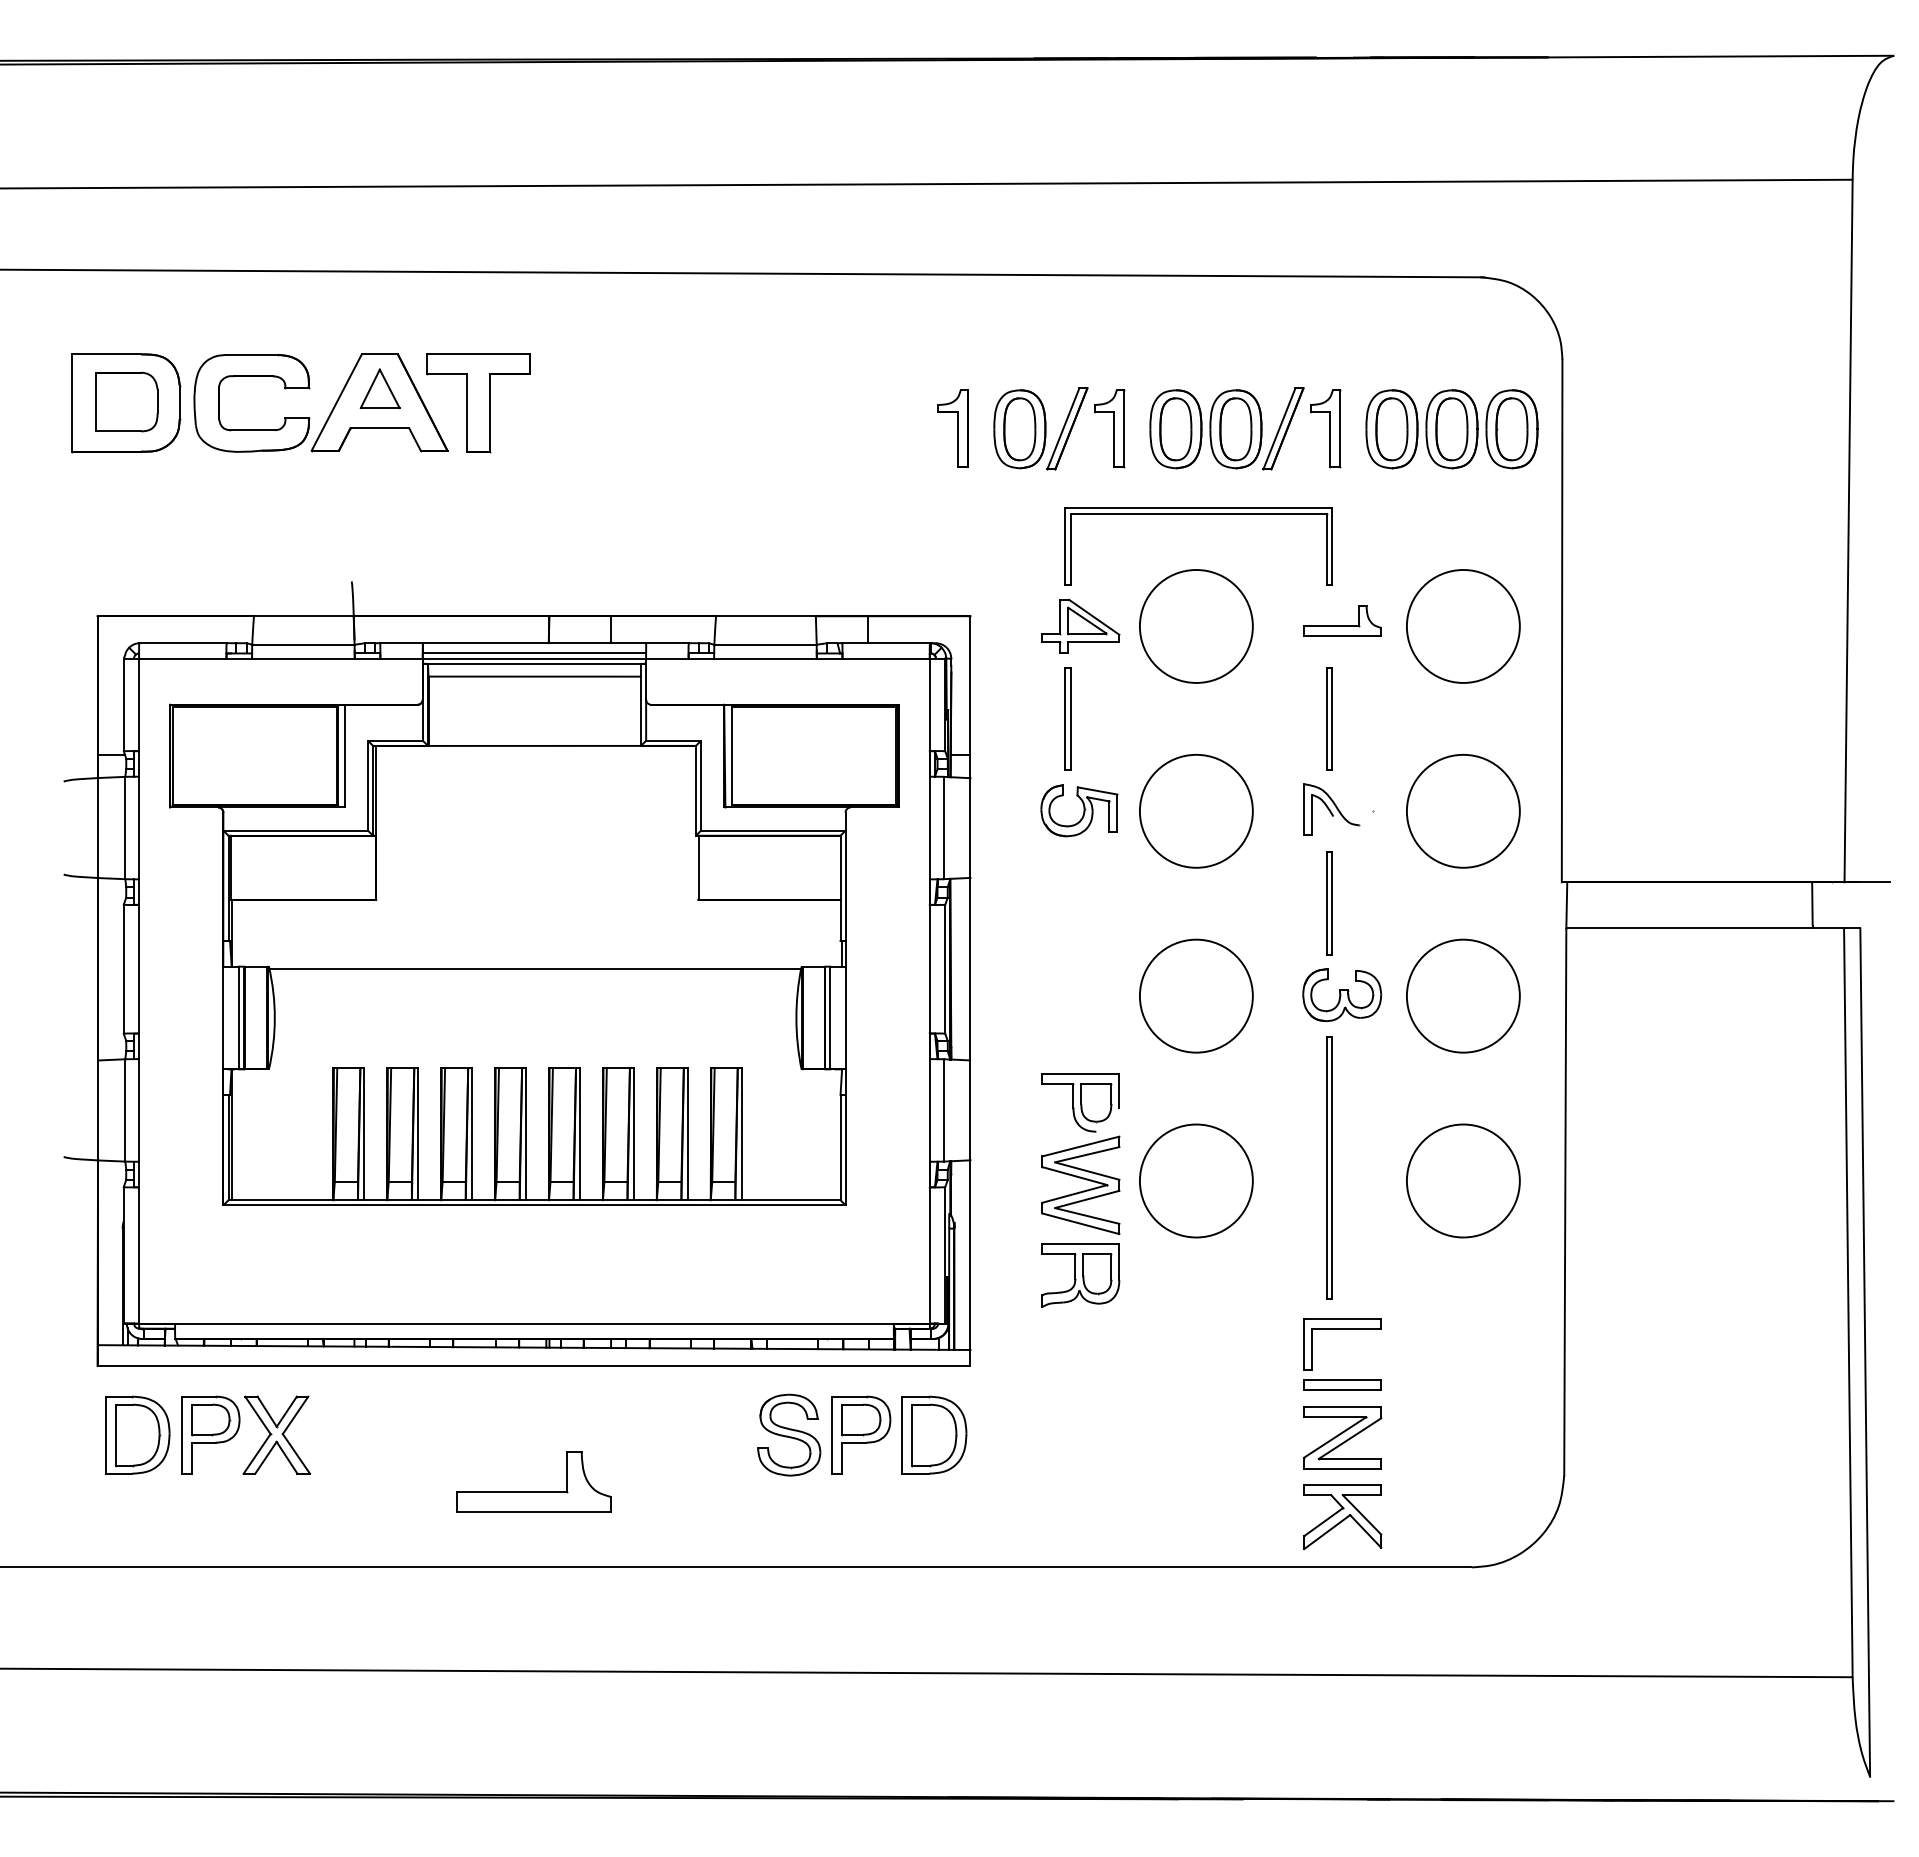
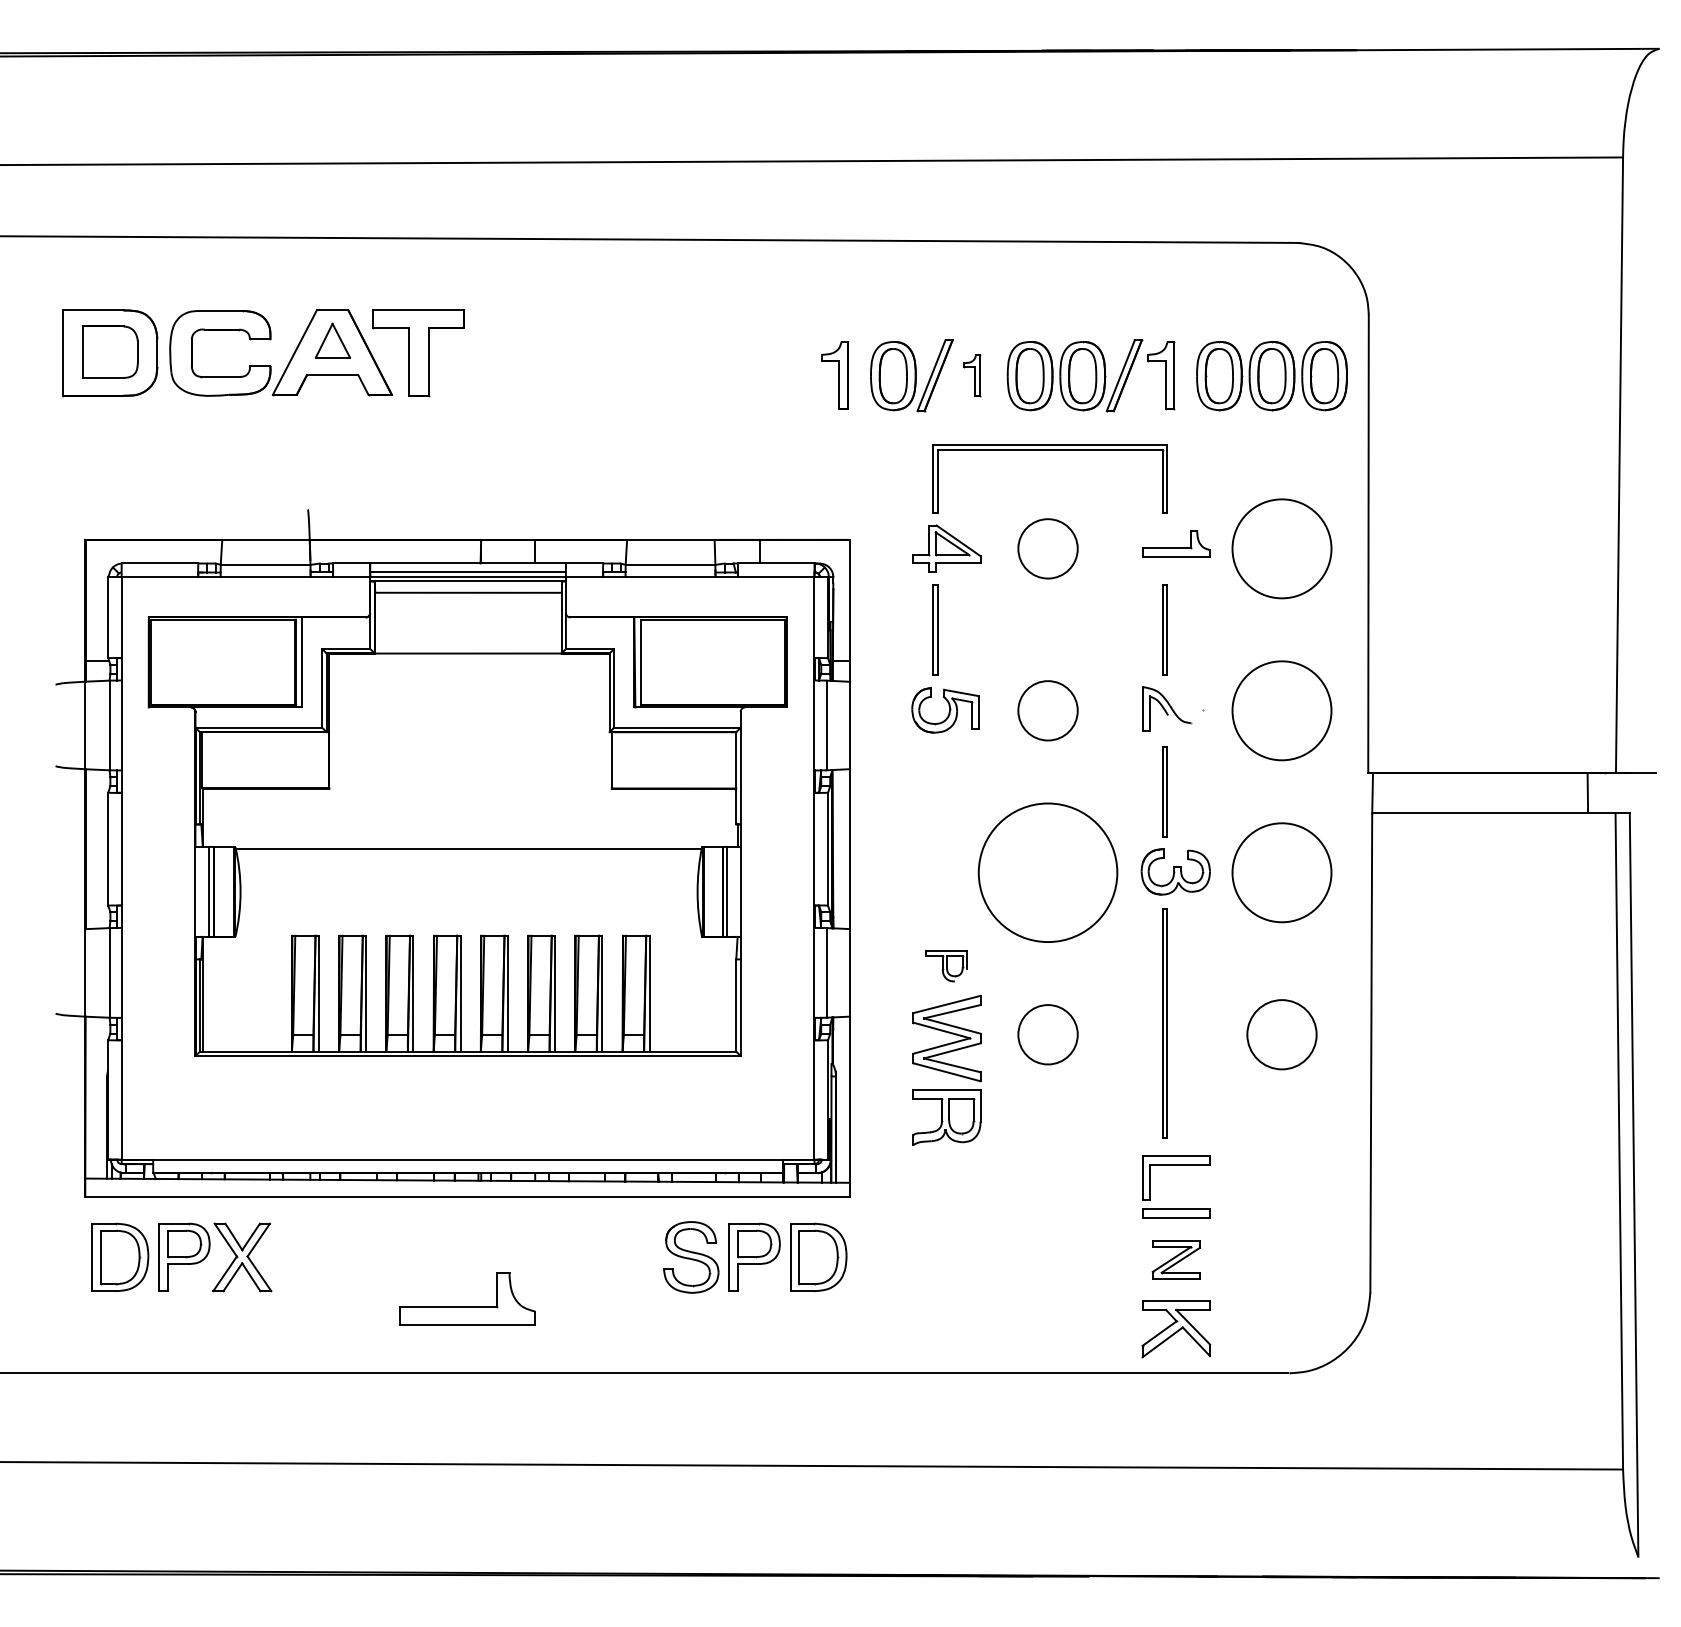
part: (1109, 428) -> (971, 375), size x0.6
circle: (1195, 626) -> (1047, 548), size x0.6
circle: (1195, 810) -> (1047, 710), size x0.6
circle: (1195, 995) -> (1047, 872), size x1.4
part: (1080, 1102) -> (946, 965), size x0.6
circle: (1195, 1180) -> (1047, 1034), size x0.6
circle: (1462, 1180) -> (1281, 1034), size x0.7
part: (1342, 1437) -> (1176, 1259), size x0.7

